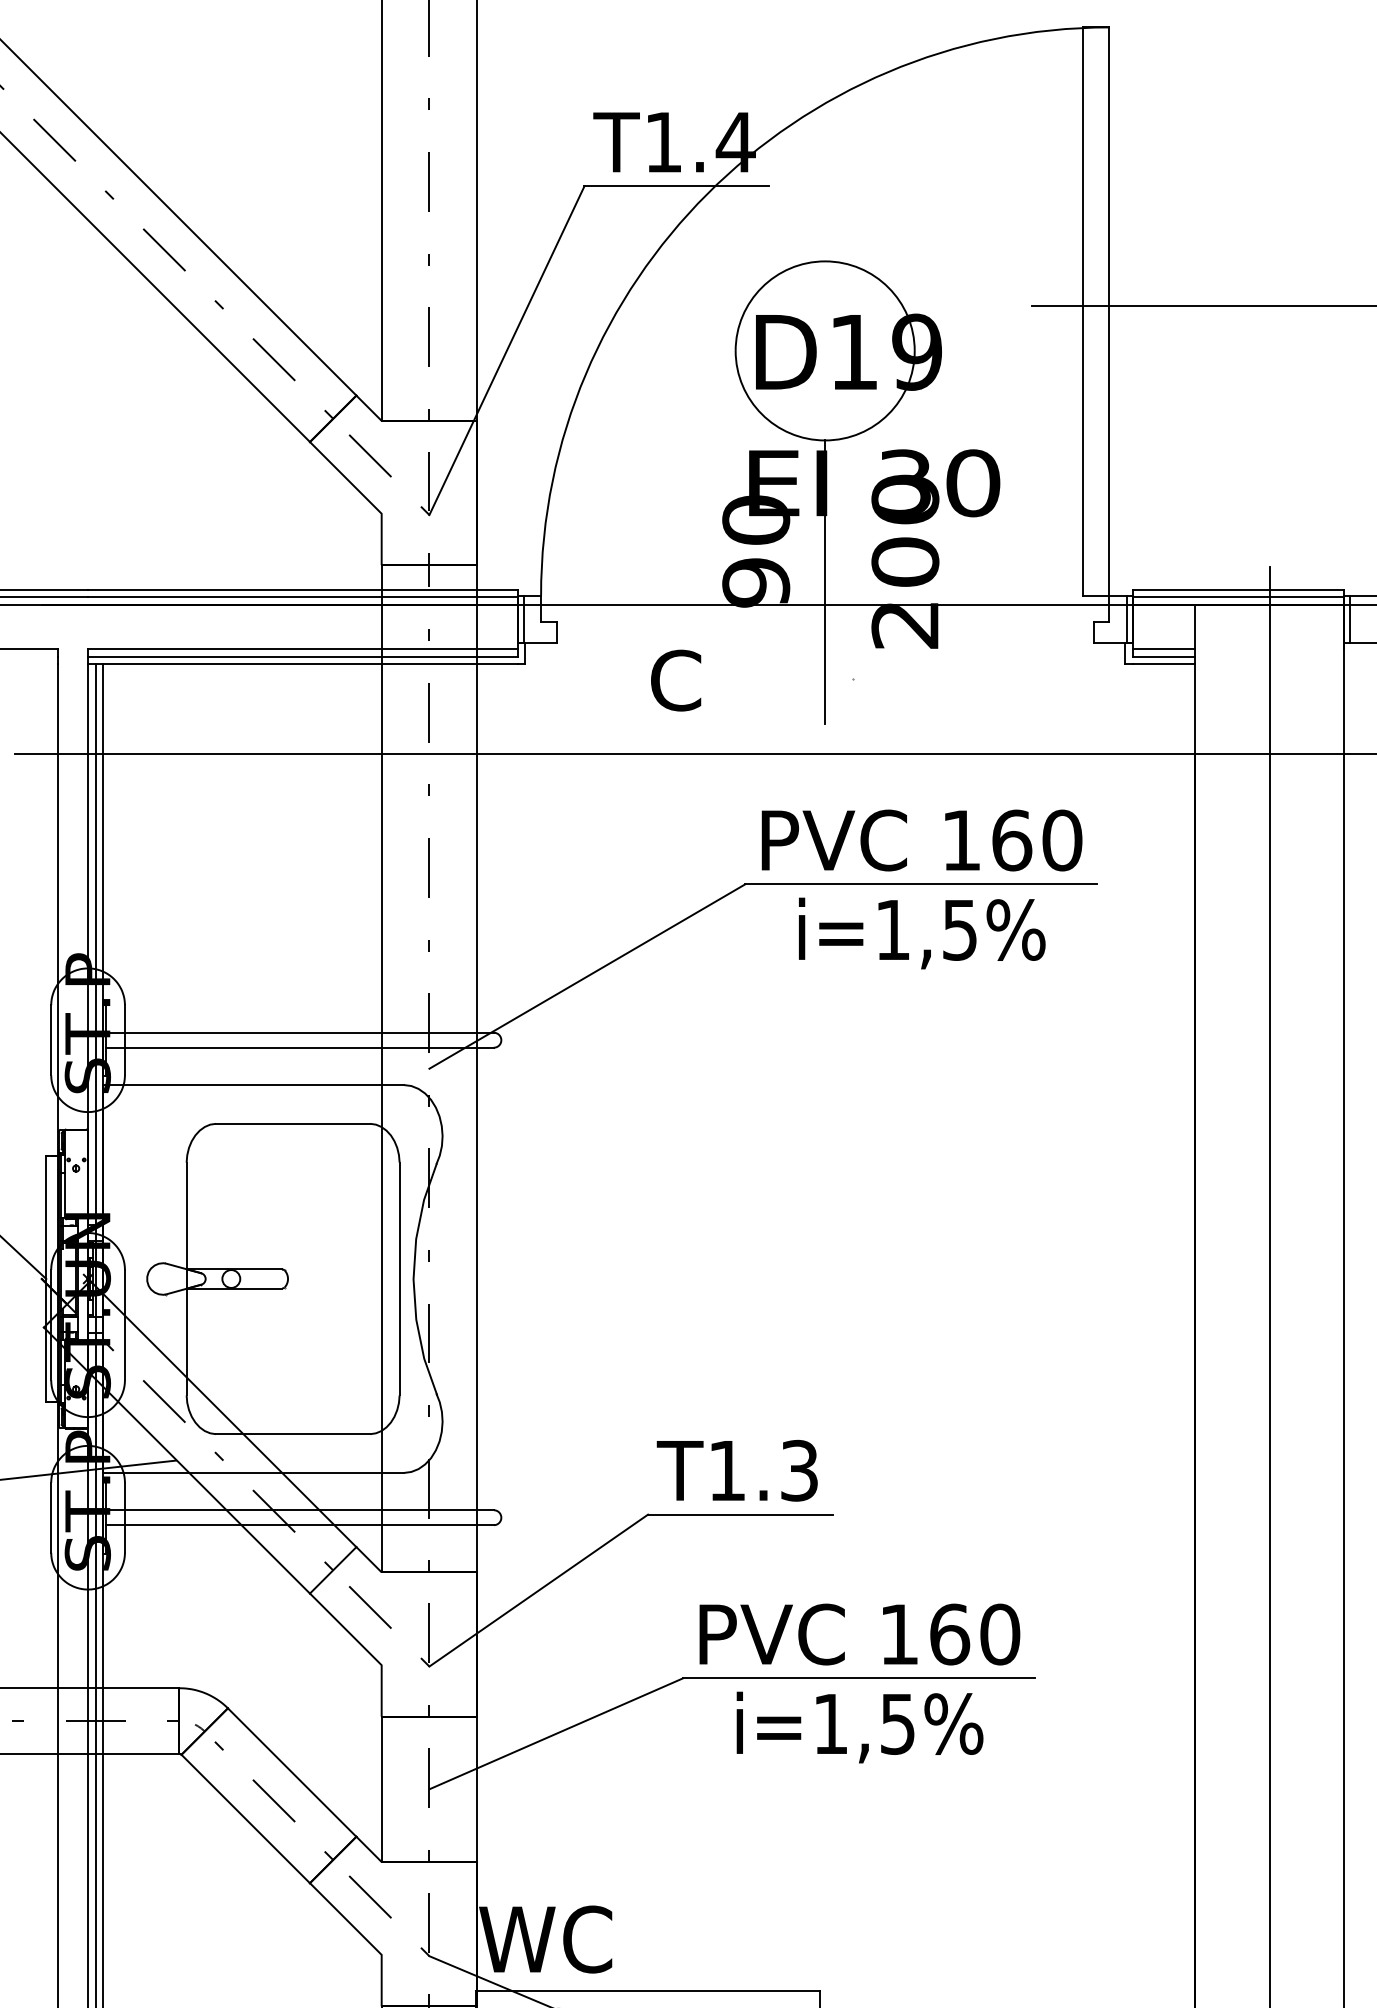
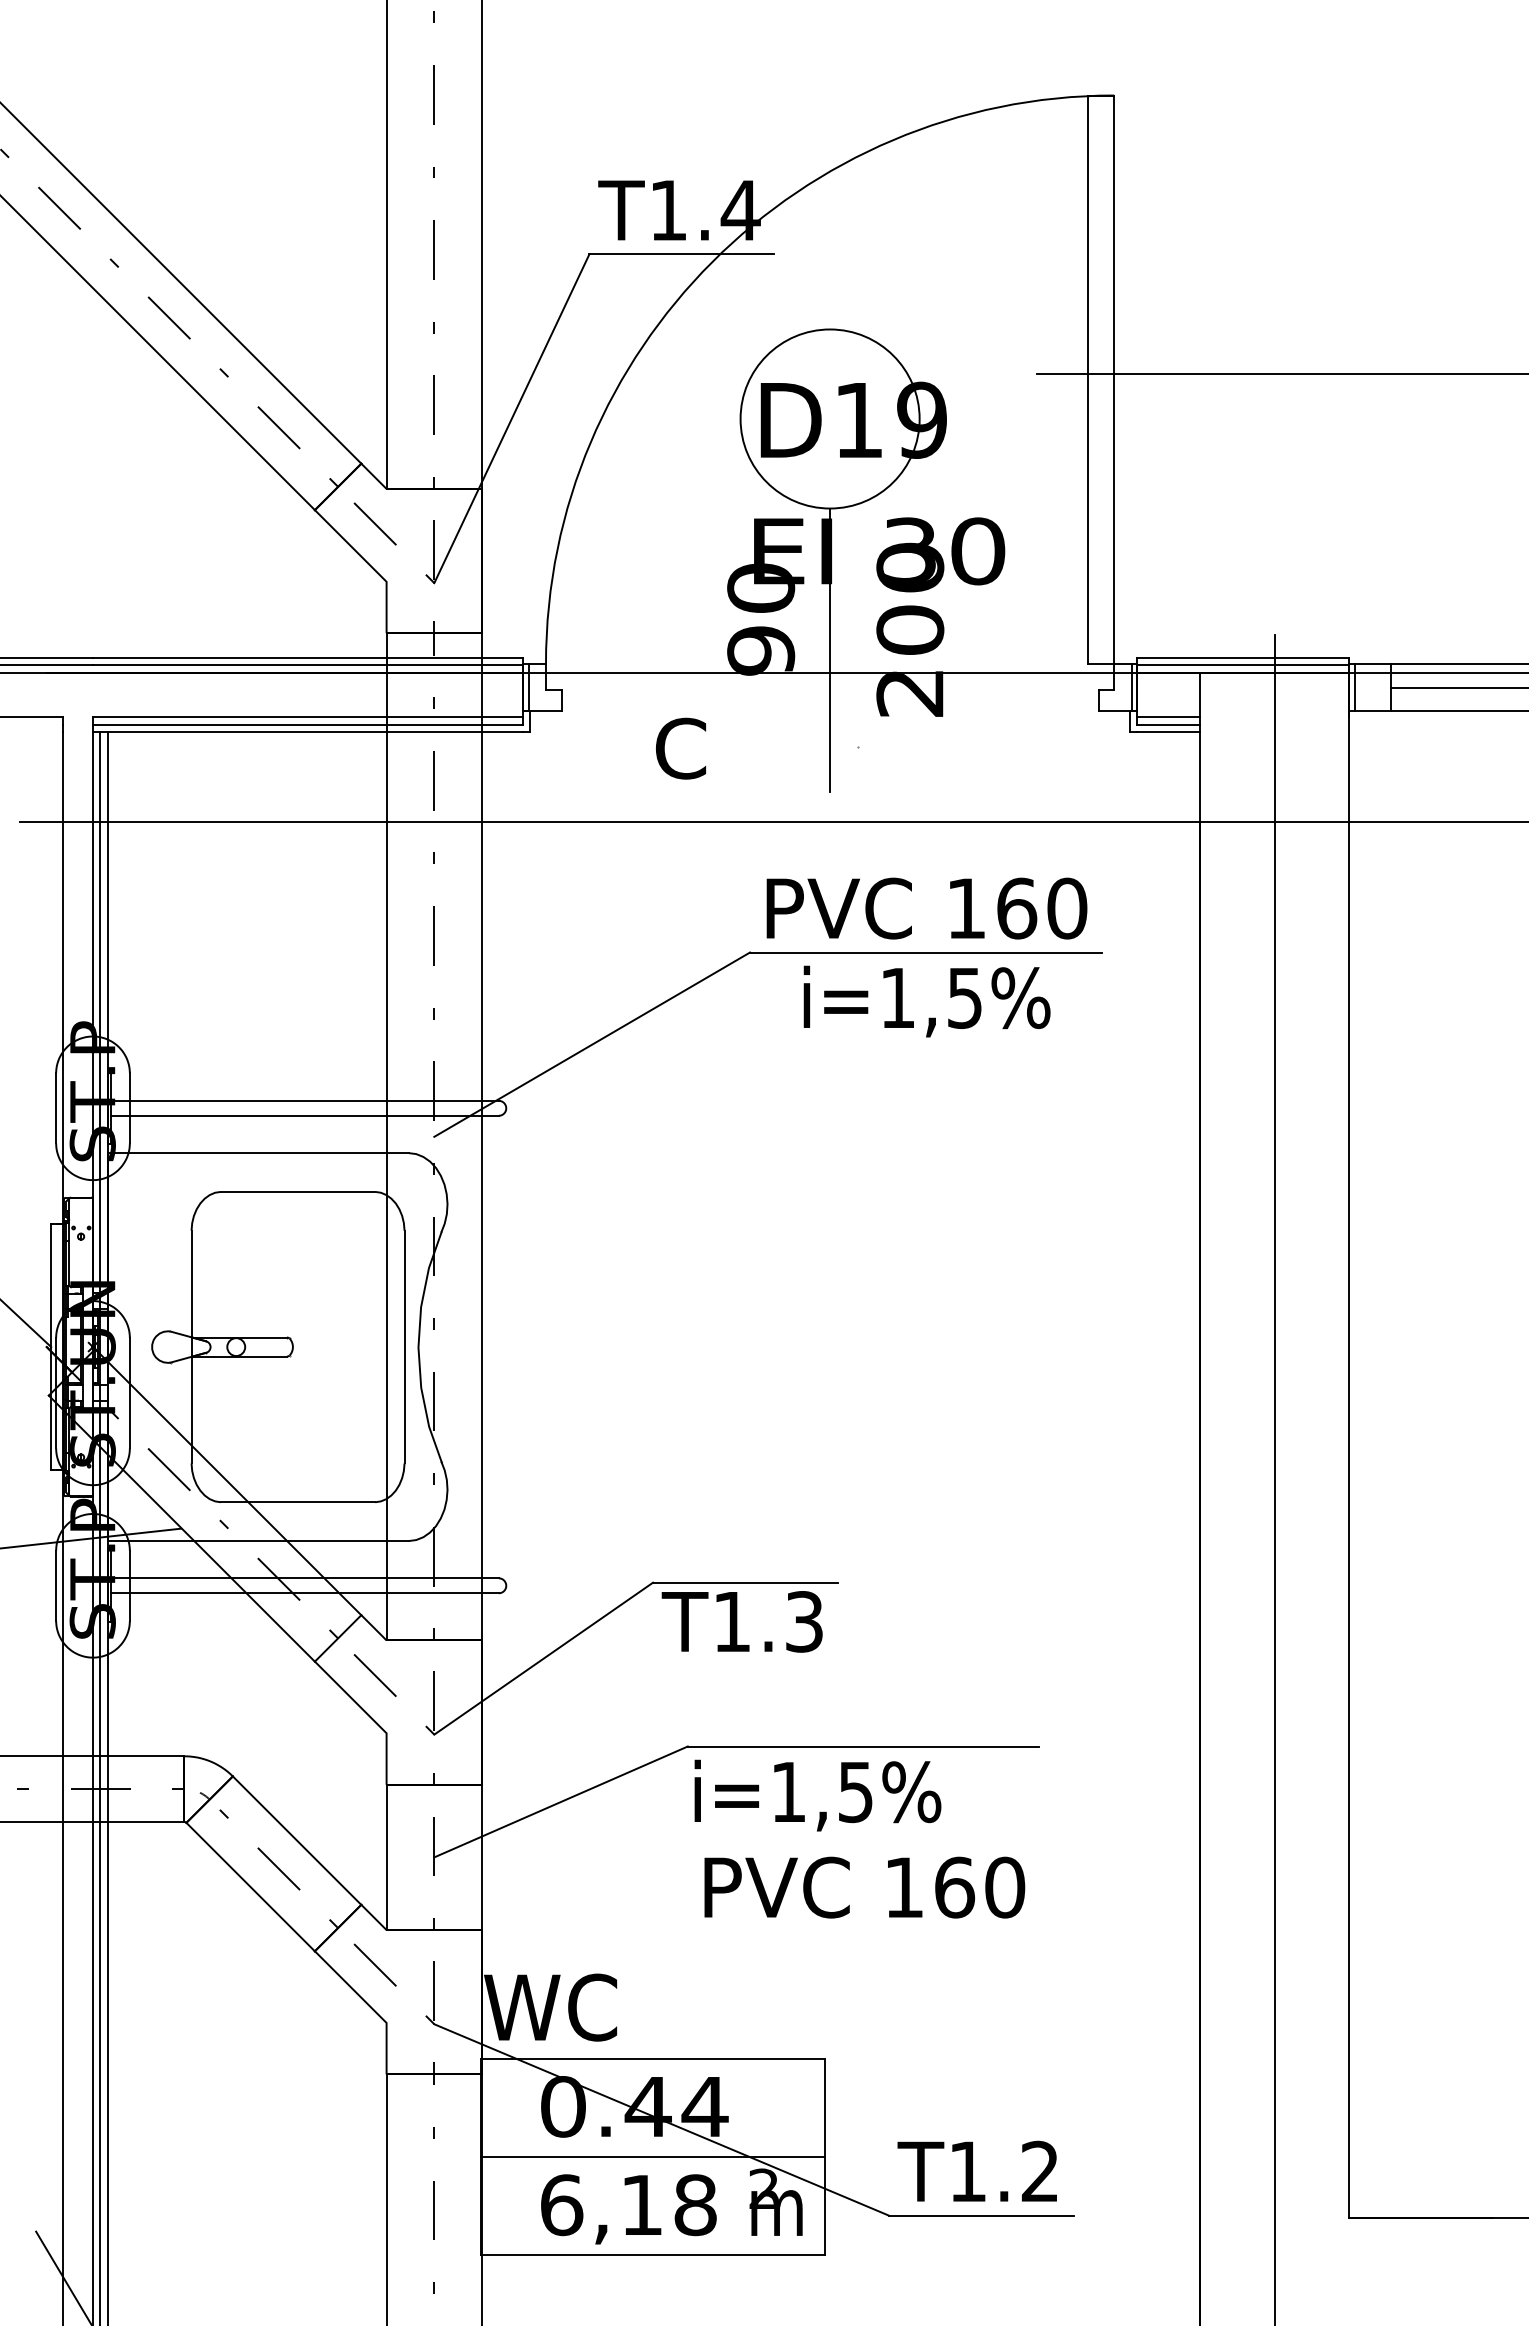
text: (736, 1470) -> (741, 1621), moved
text: (859, 1634) -> (864, 1887), moved
text: (859, 1727) -> (817, 1795), moved

